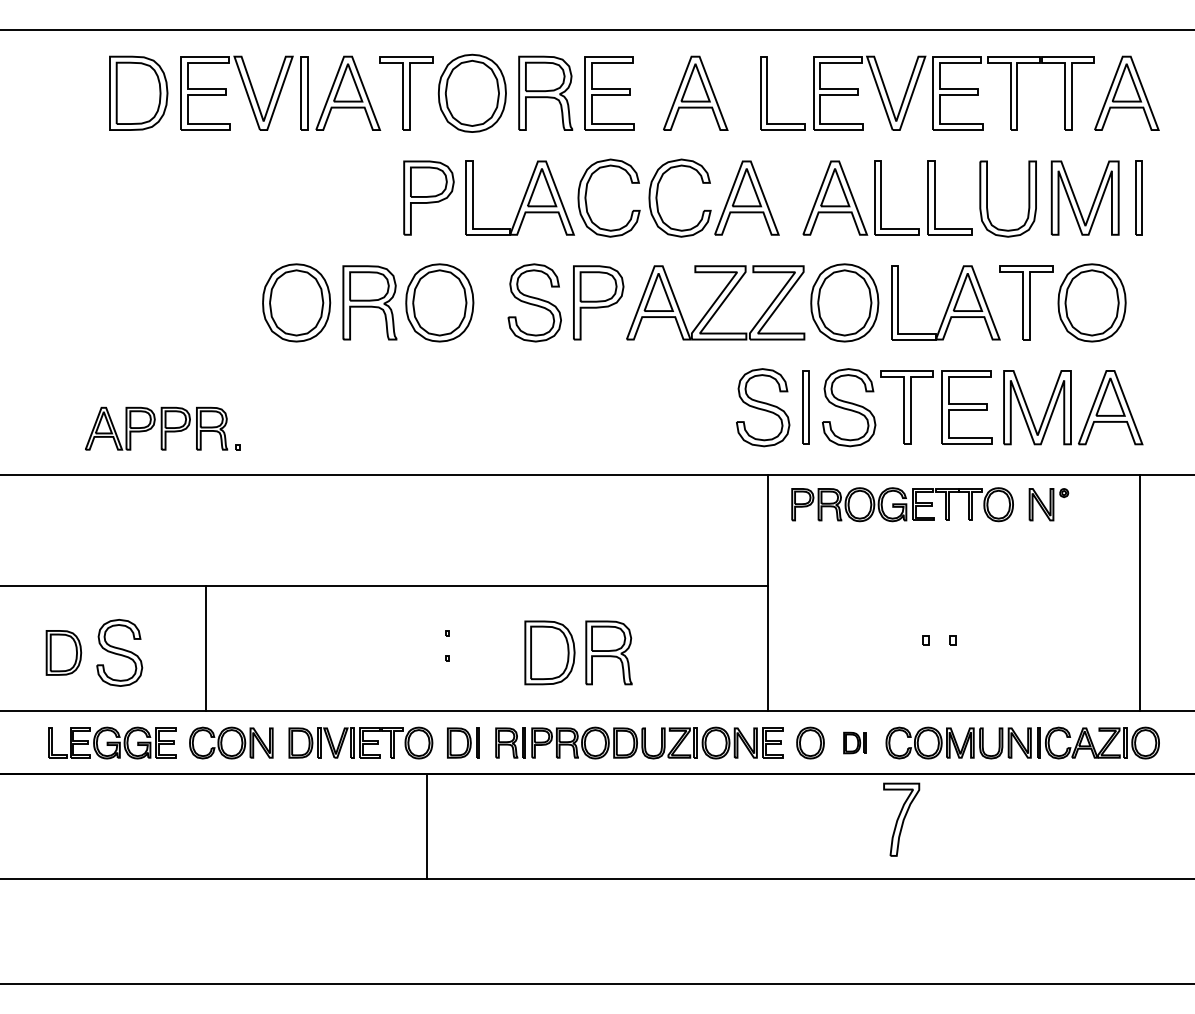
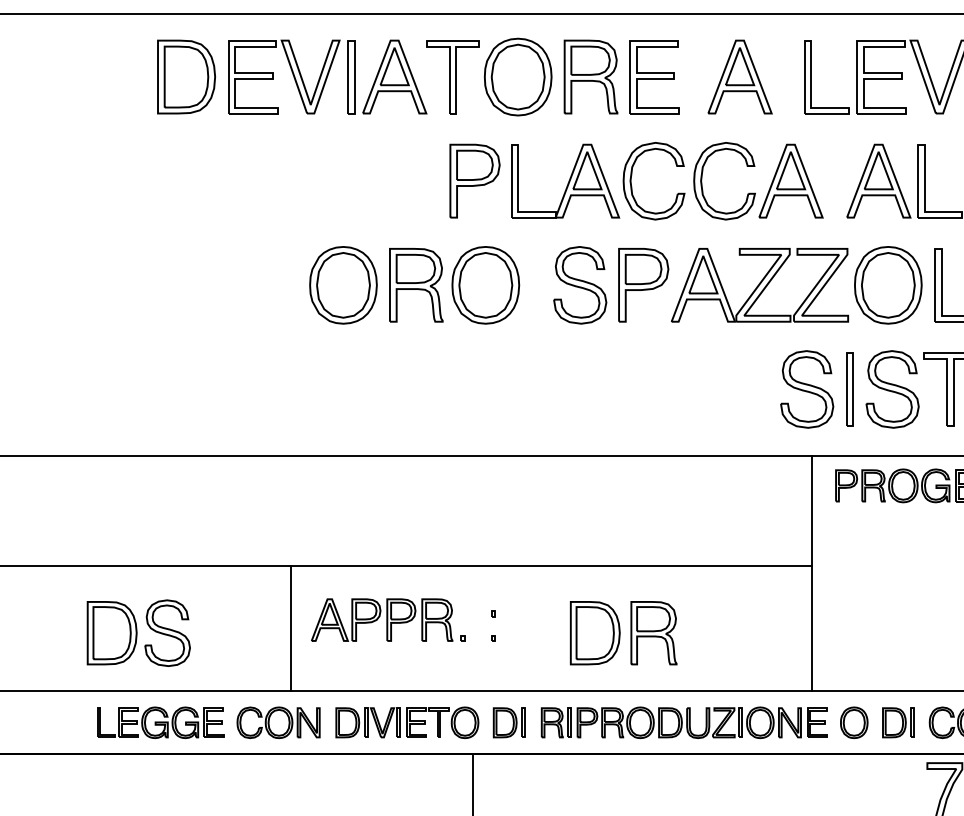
part: (162, 428) -> (388, 619), moved
line: (205, 648) -> (290, 628), moved
part: (63, 652) -> (111, 632), size x1.43
part: (854, 742) -> (897, 722), size x1.43

